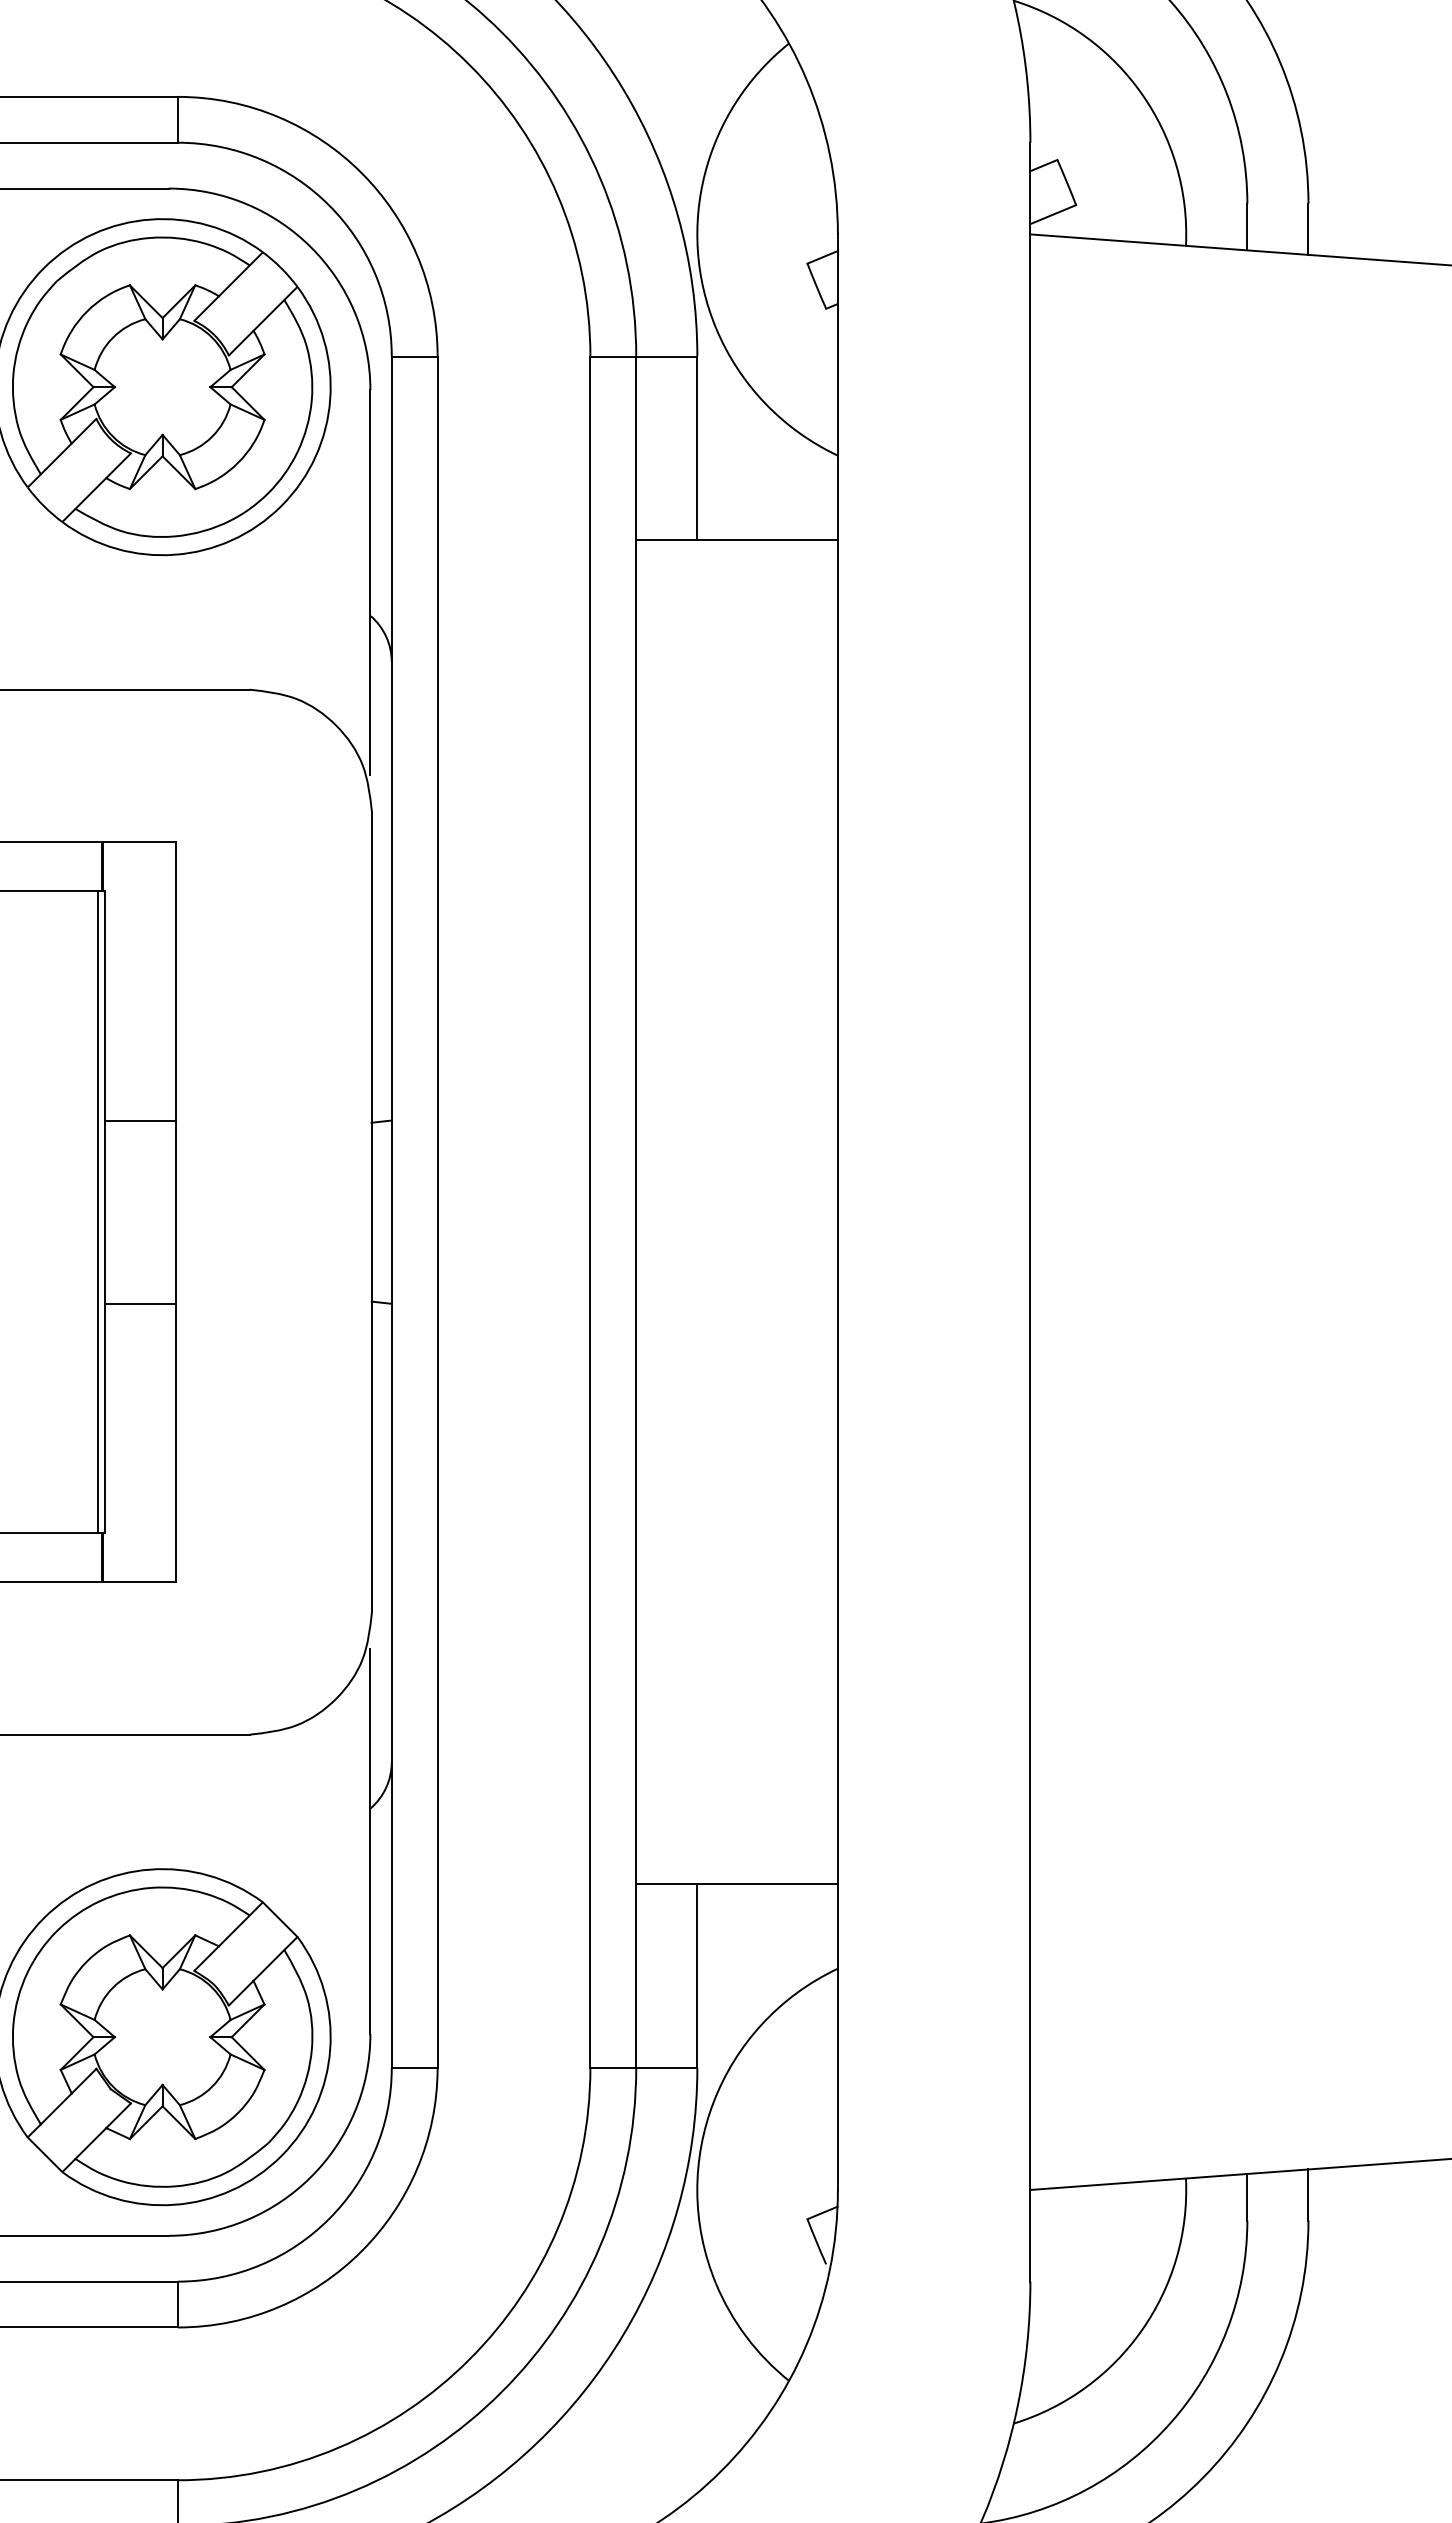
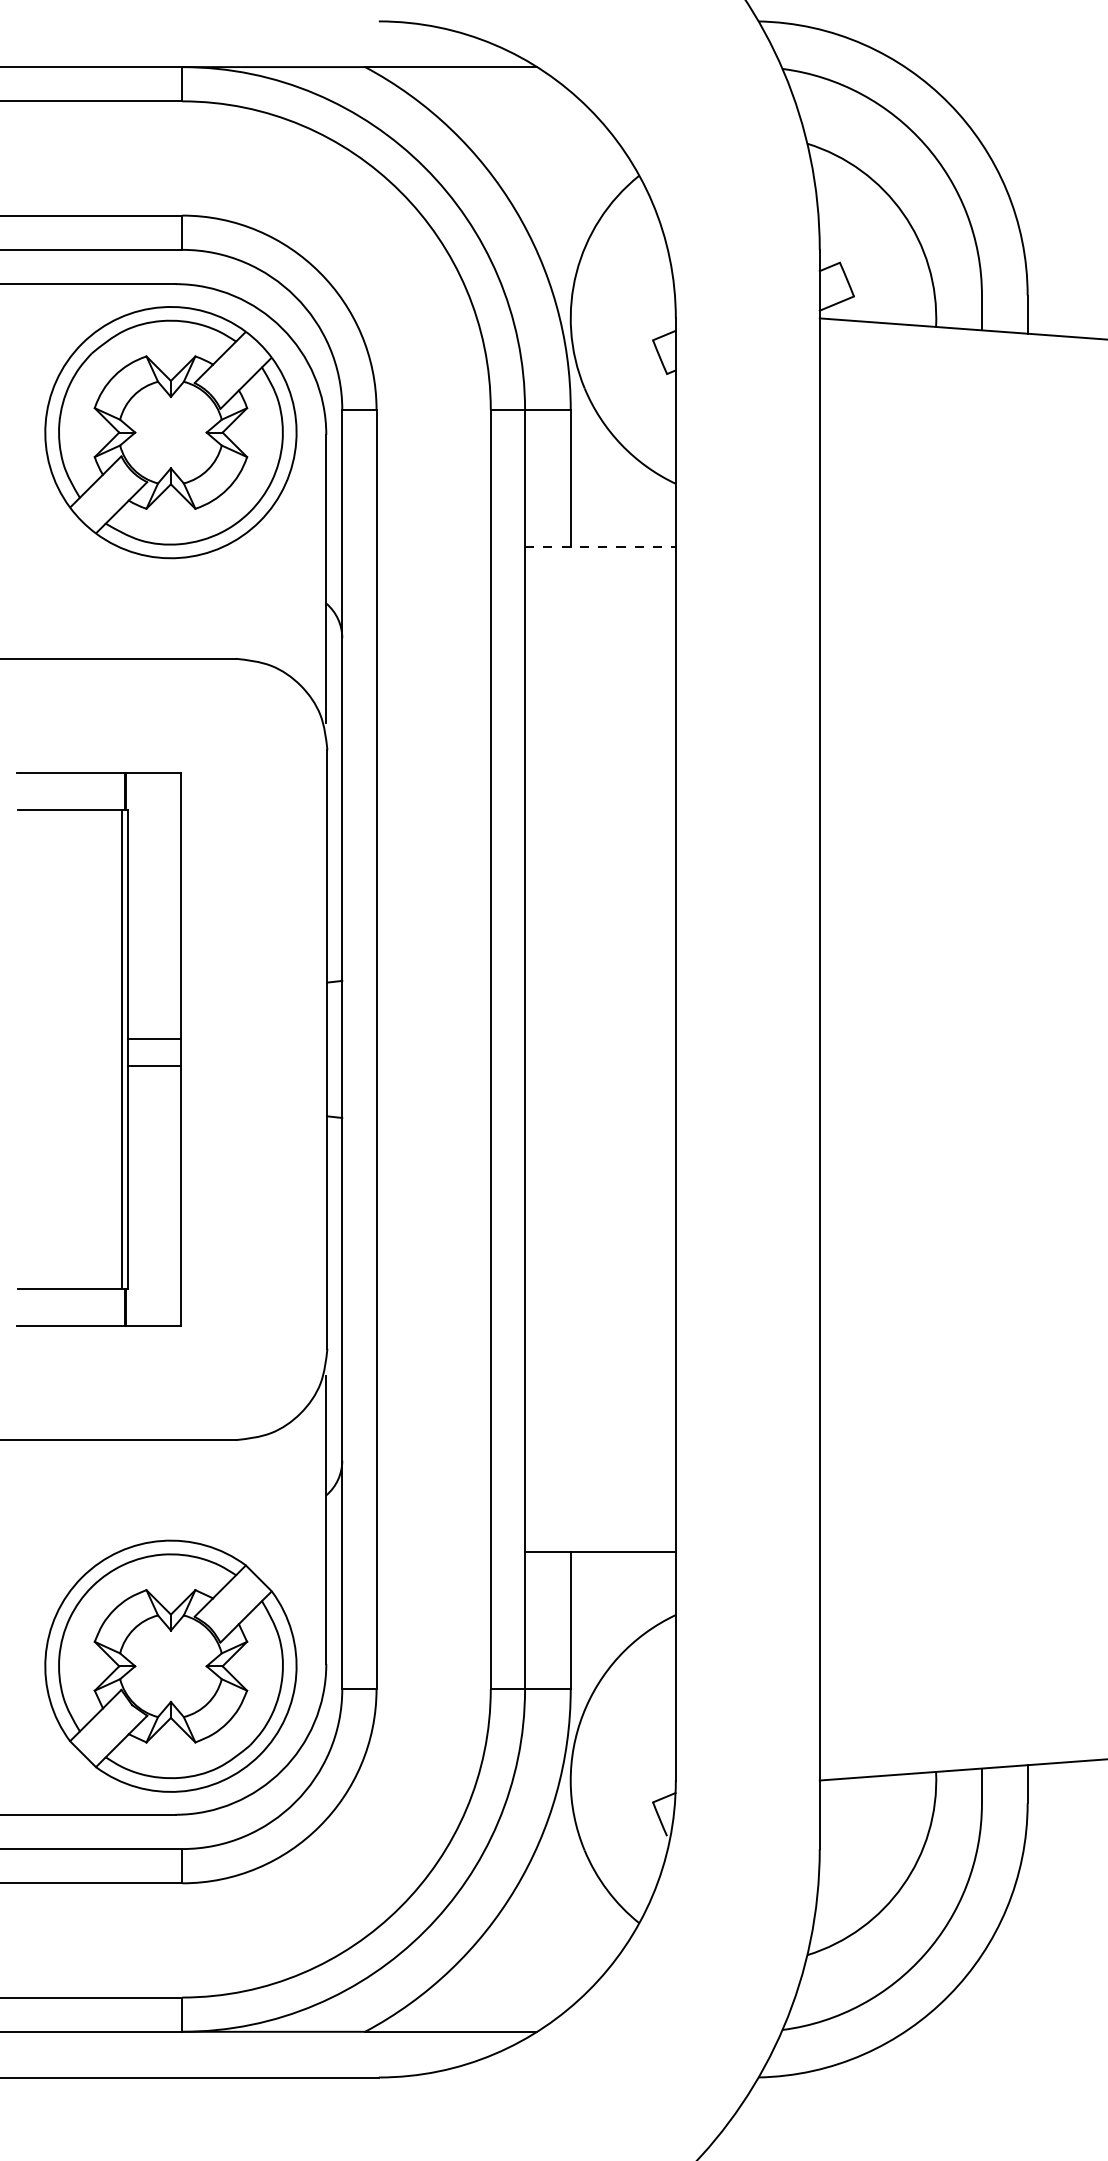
line: (737, 539) -> (600, 546), solid -> dashed
line: (140, 1119) -> (154, 1038), moved
line: (140, 1303) -> (154, 1065), moved

